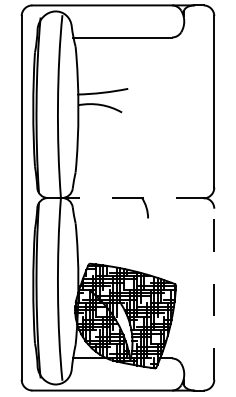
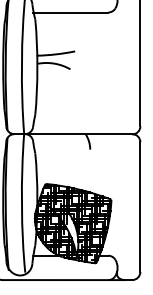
line: (125, 198) -> (73, 134), dashed -> solid
line: (214, 294) -> (140, 207), dashed -> solid

